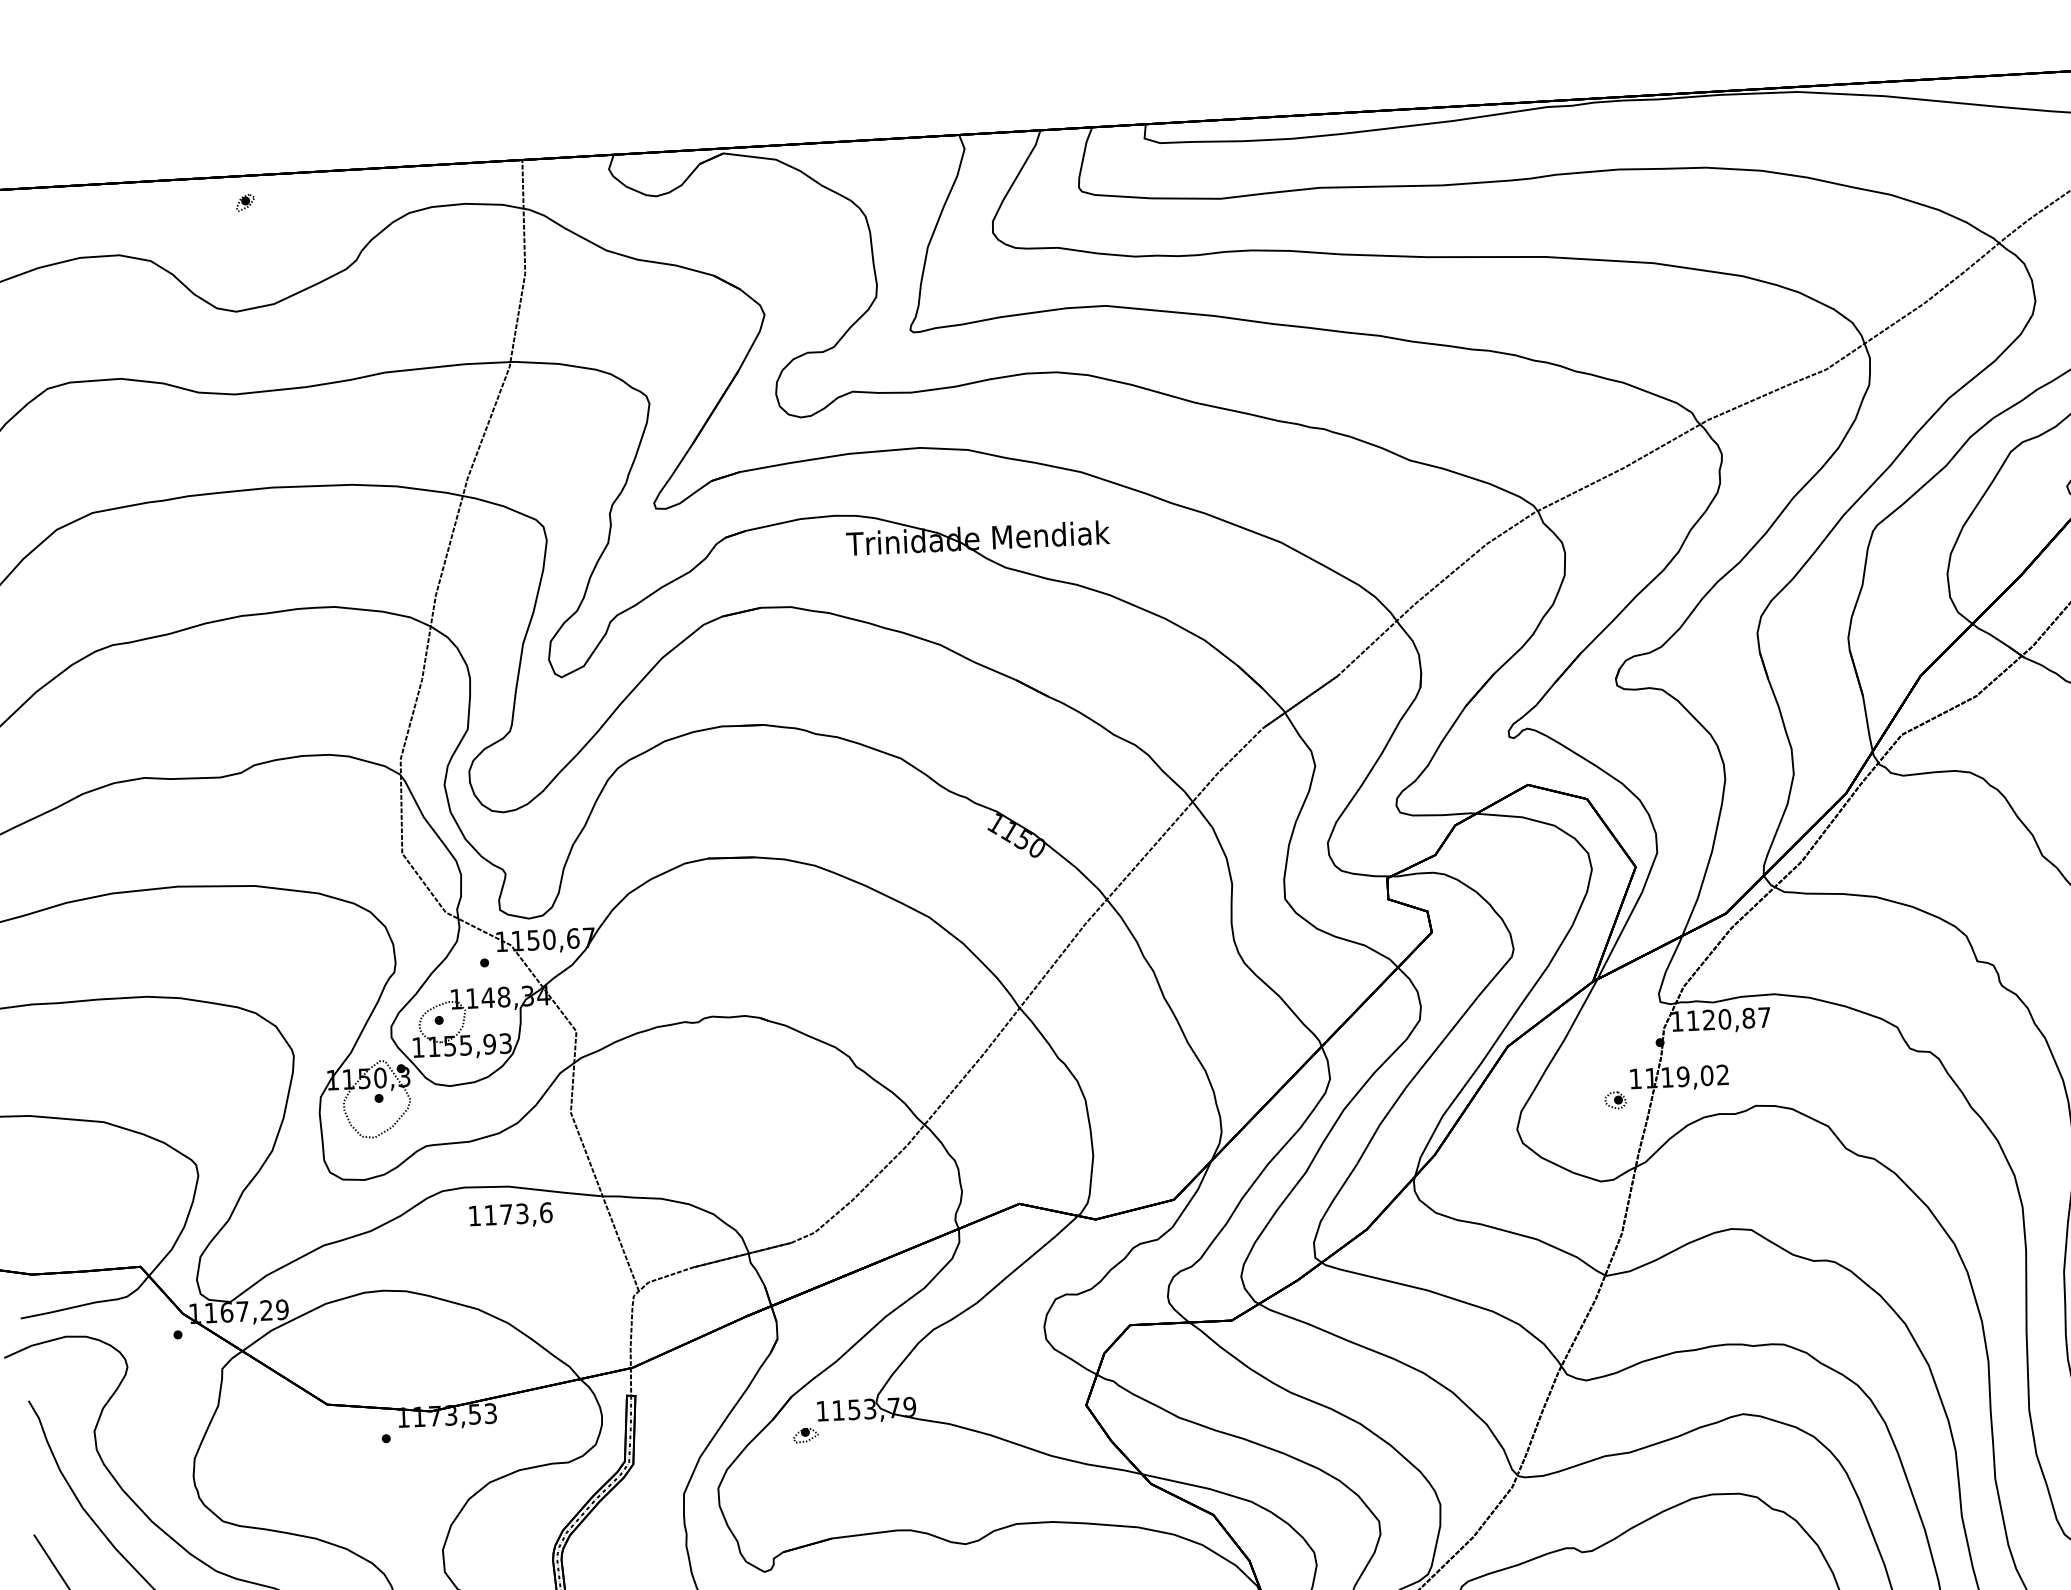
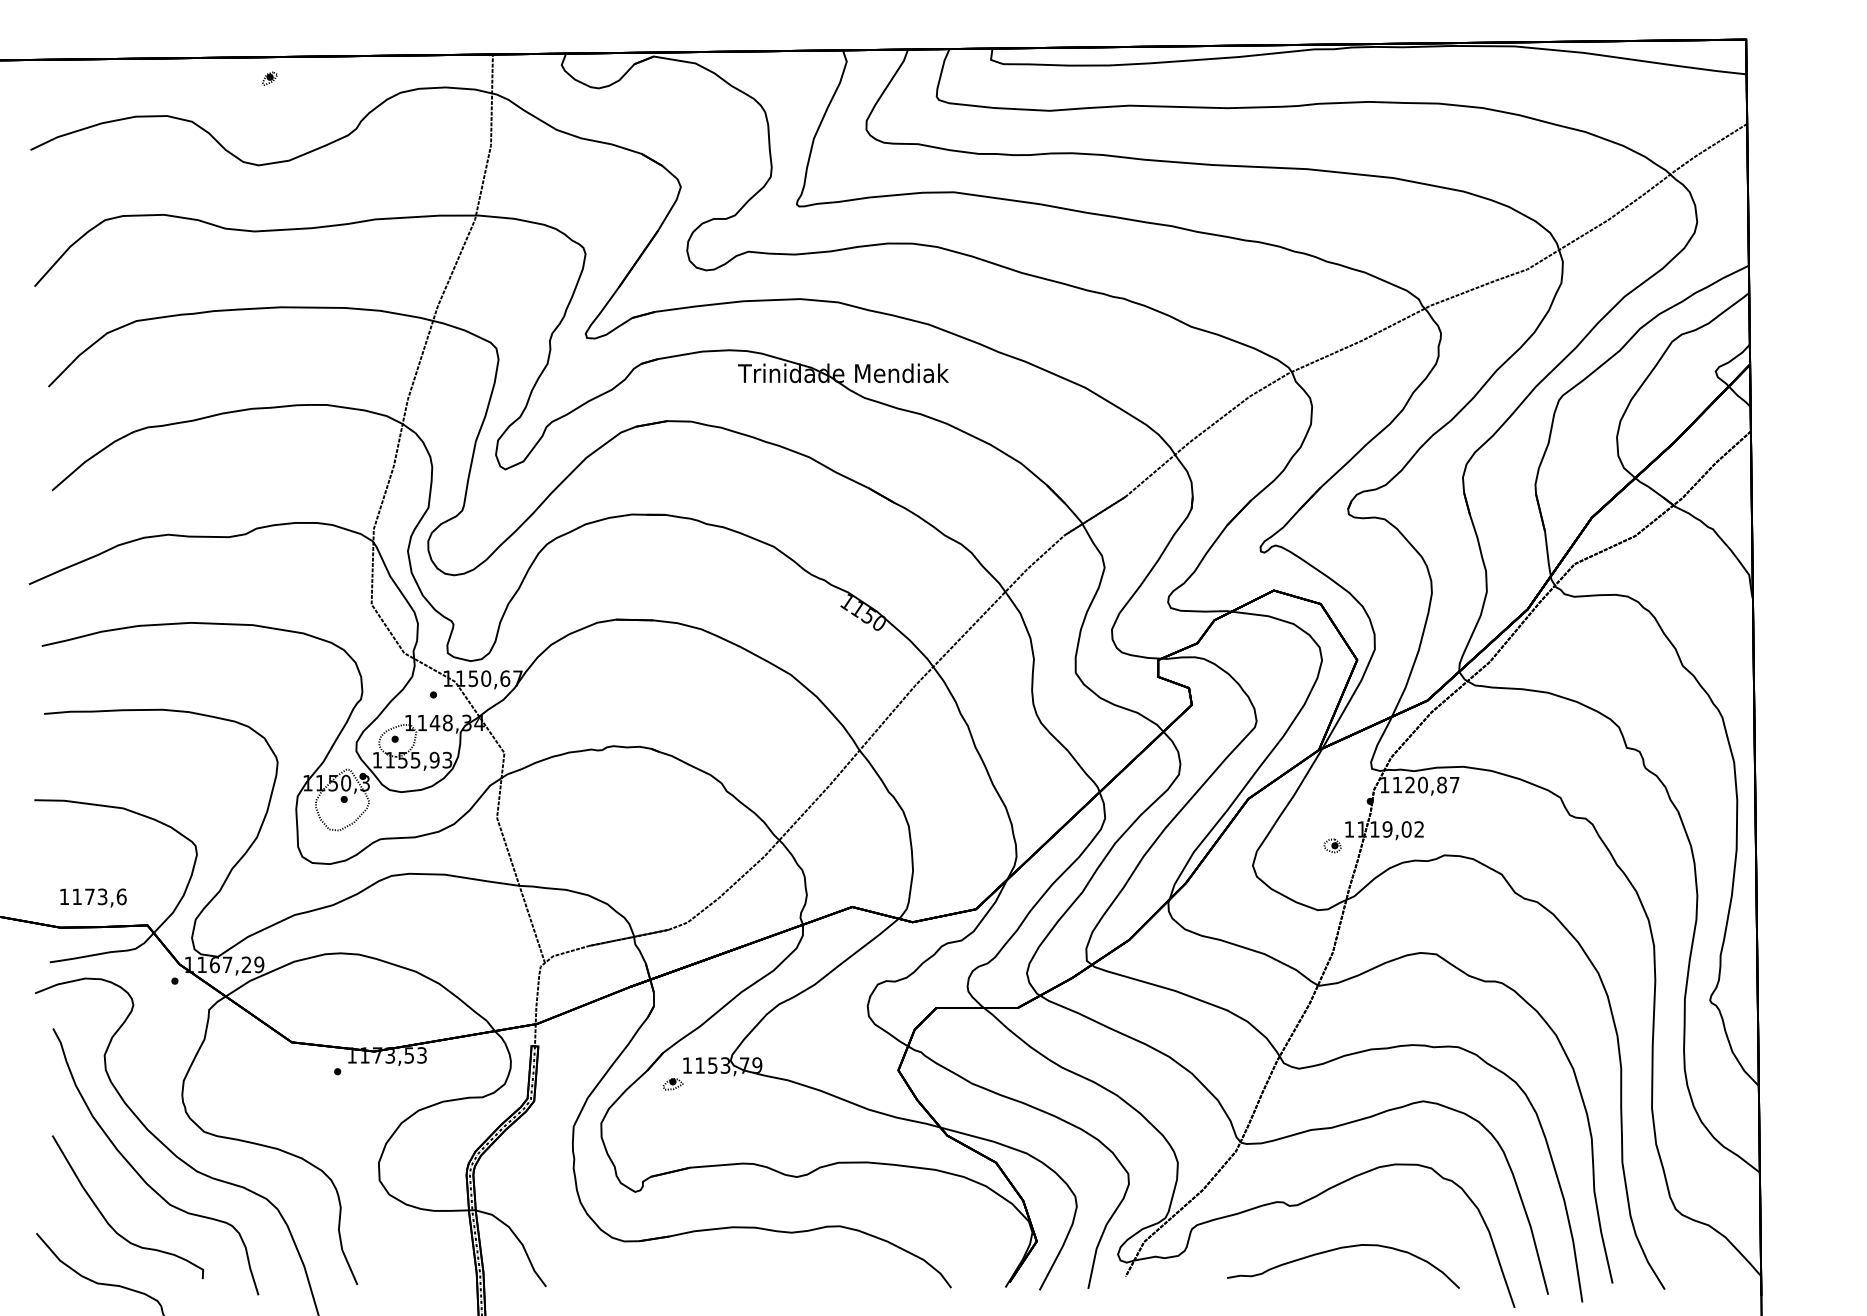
text: (511, 1215) -> (93, 897), moved

